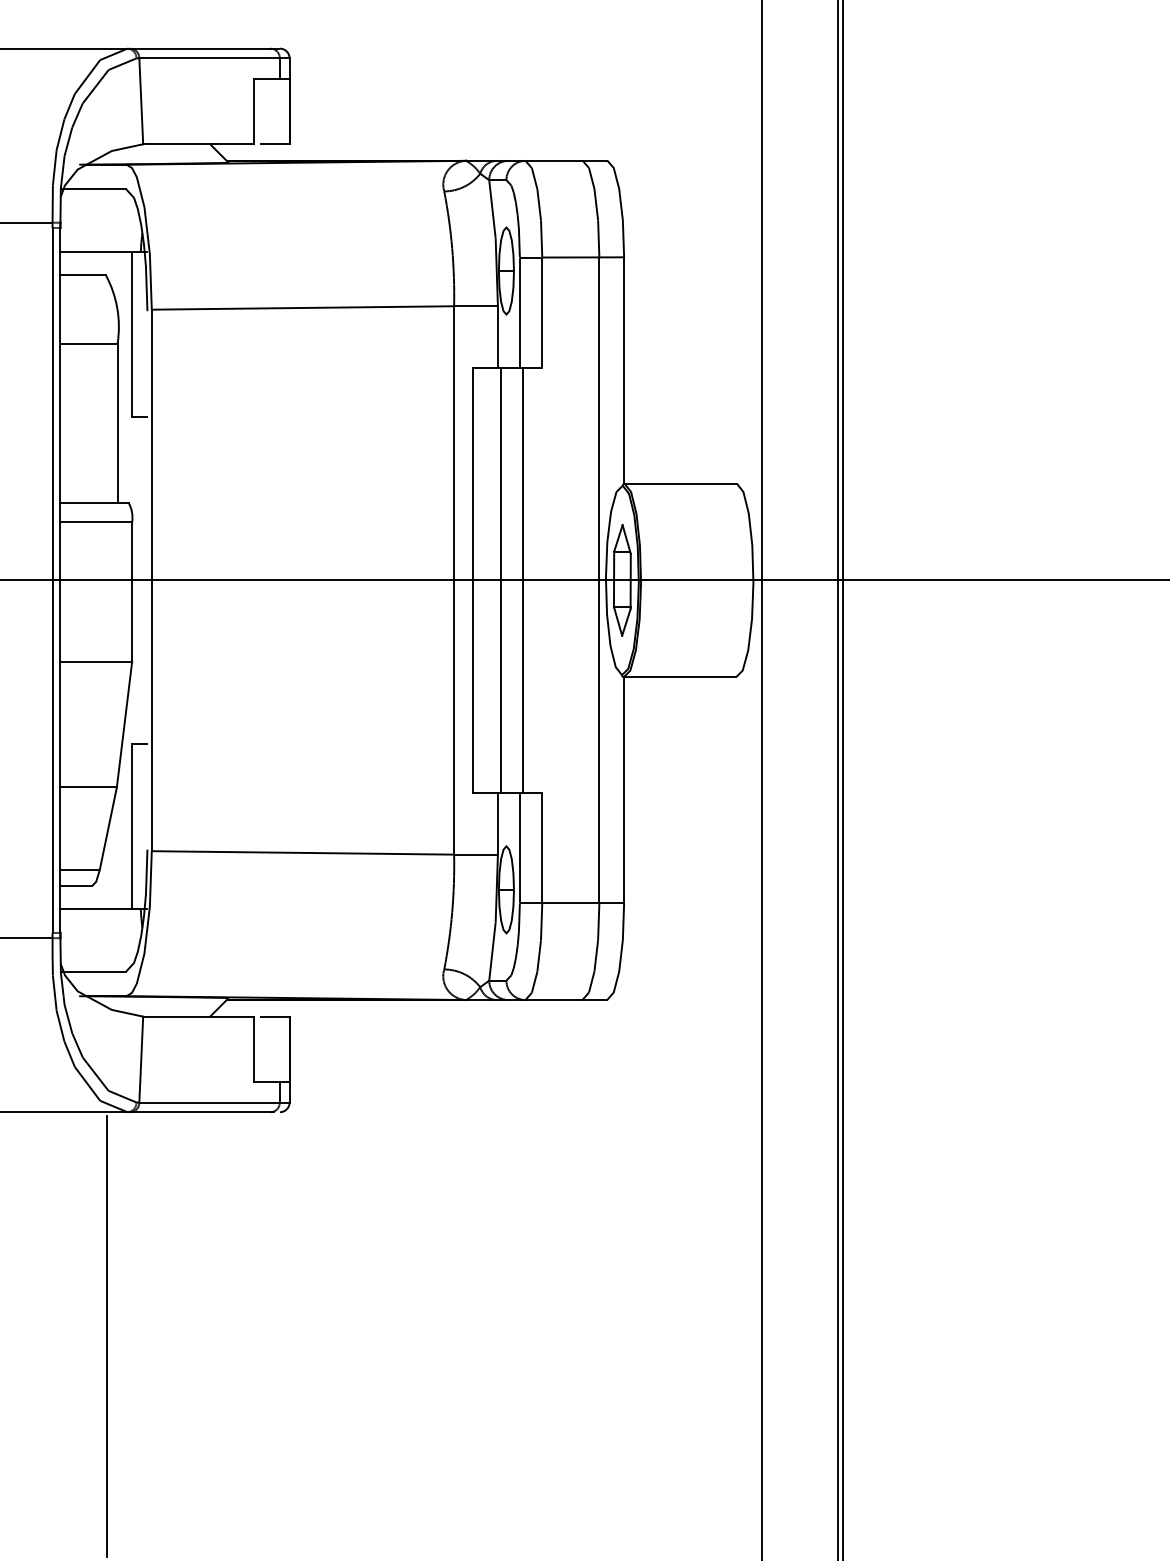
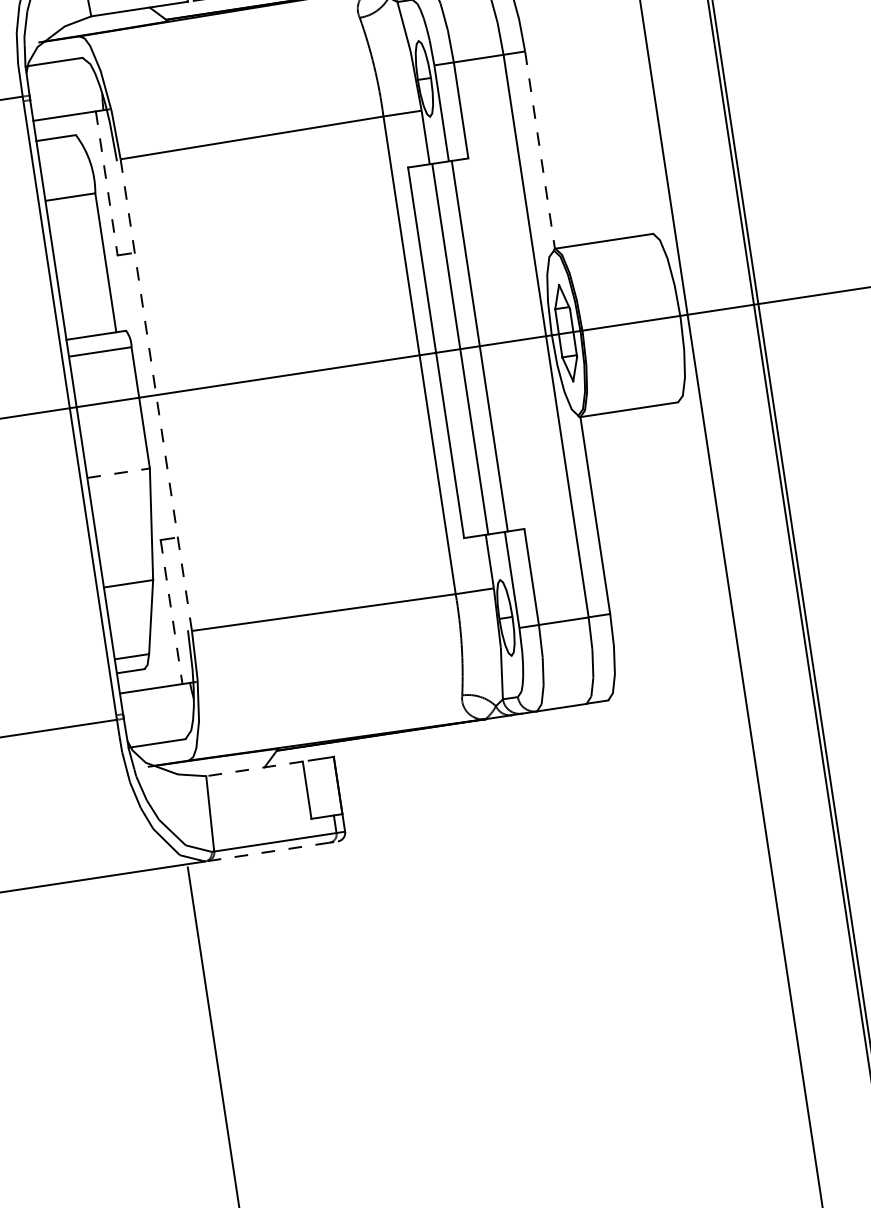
line: (132, 334) -> (107, 183), solid -> dashed
line: (624, 370) -> (540, 150), solid -> dashed
line: (151, 580) -> (156, 395), solid -> dashed
line: (96, 661) -> (118, 473), solid -> dashed
line: (132, 826) -> (171, 612), solid -> dashed
line: (198, 1016) -> (254, 768), solid -> dashed
line: (201, 1112) -> (269, 852), solid -> dashed

